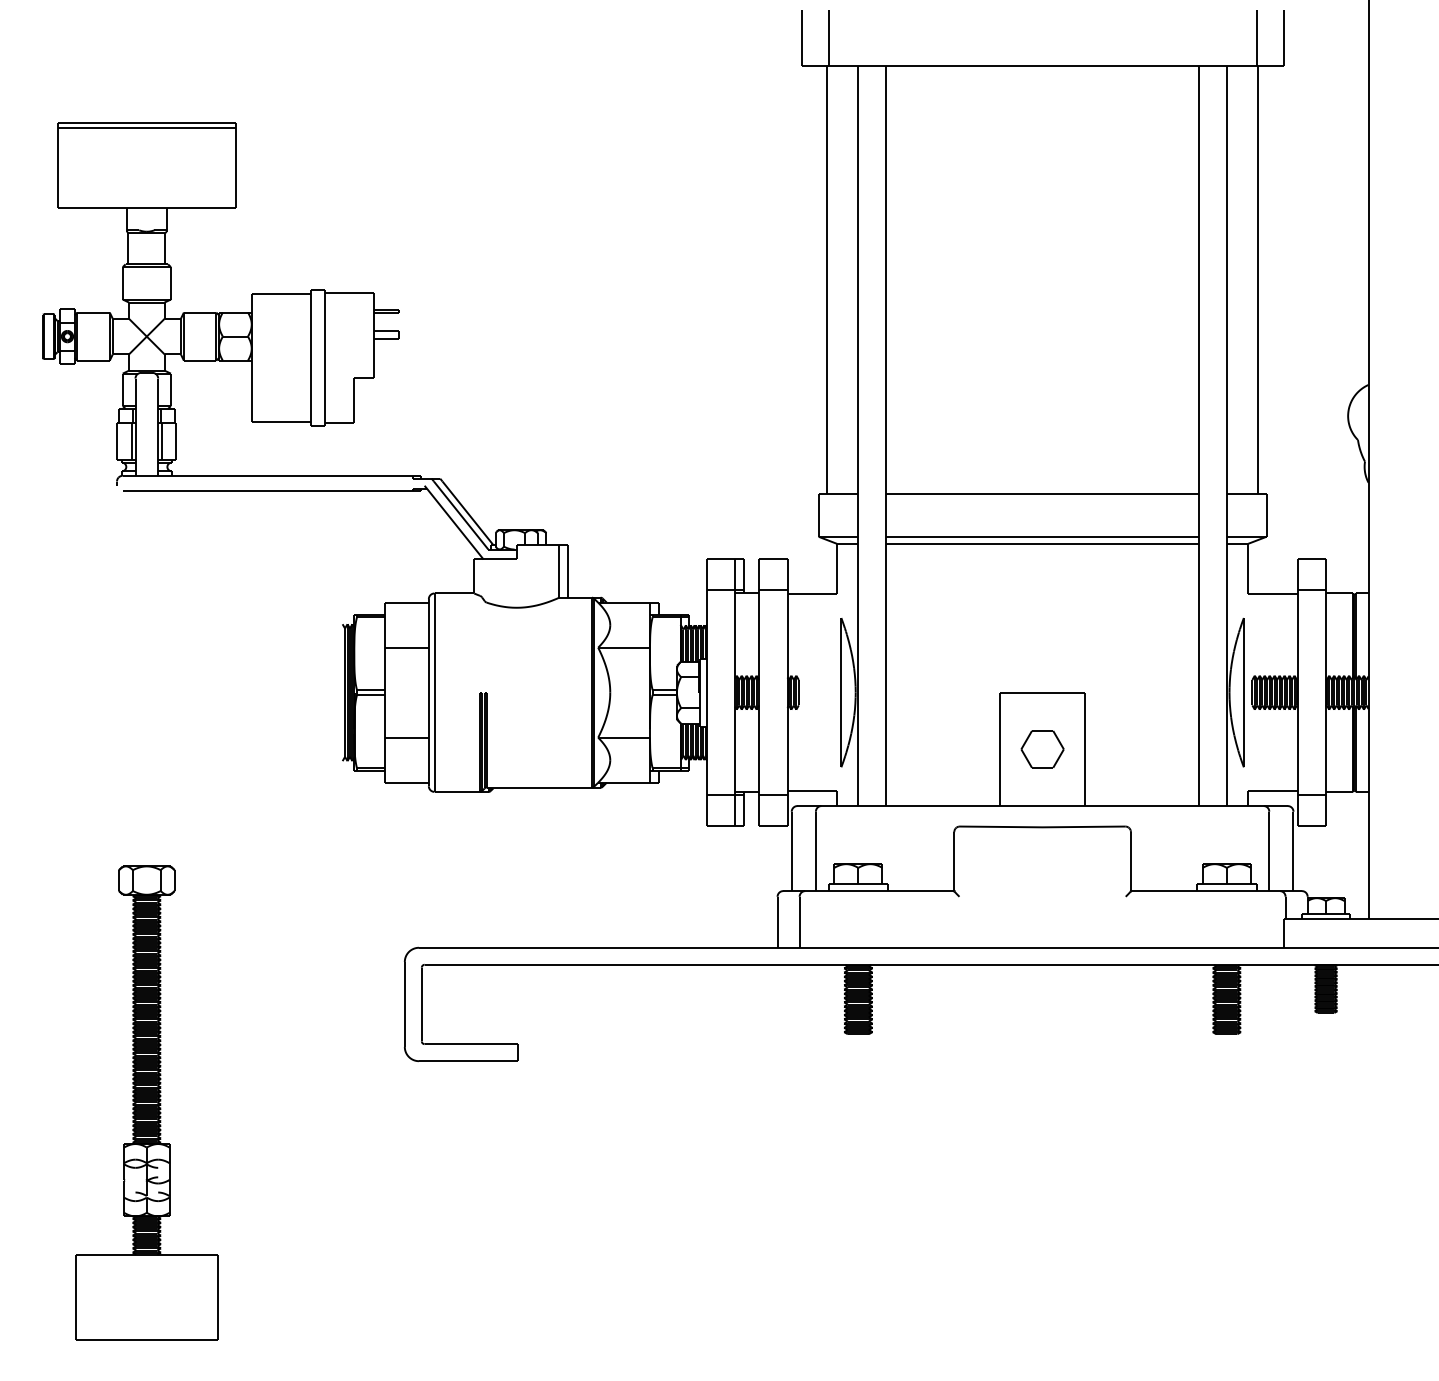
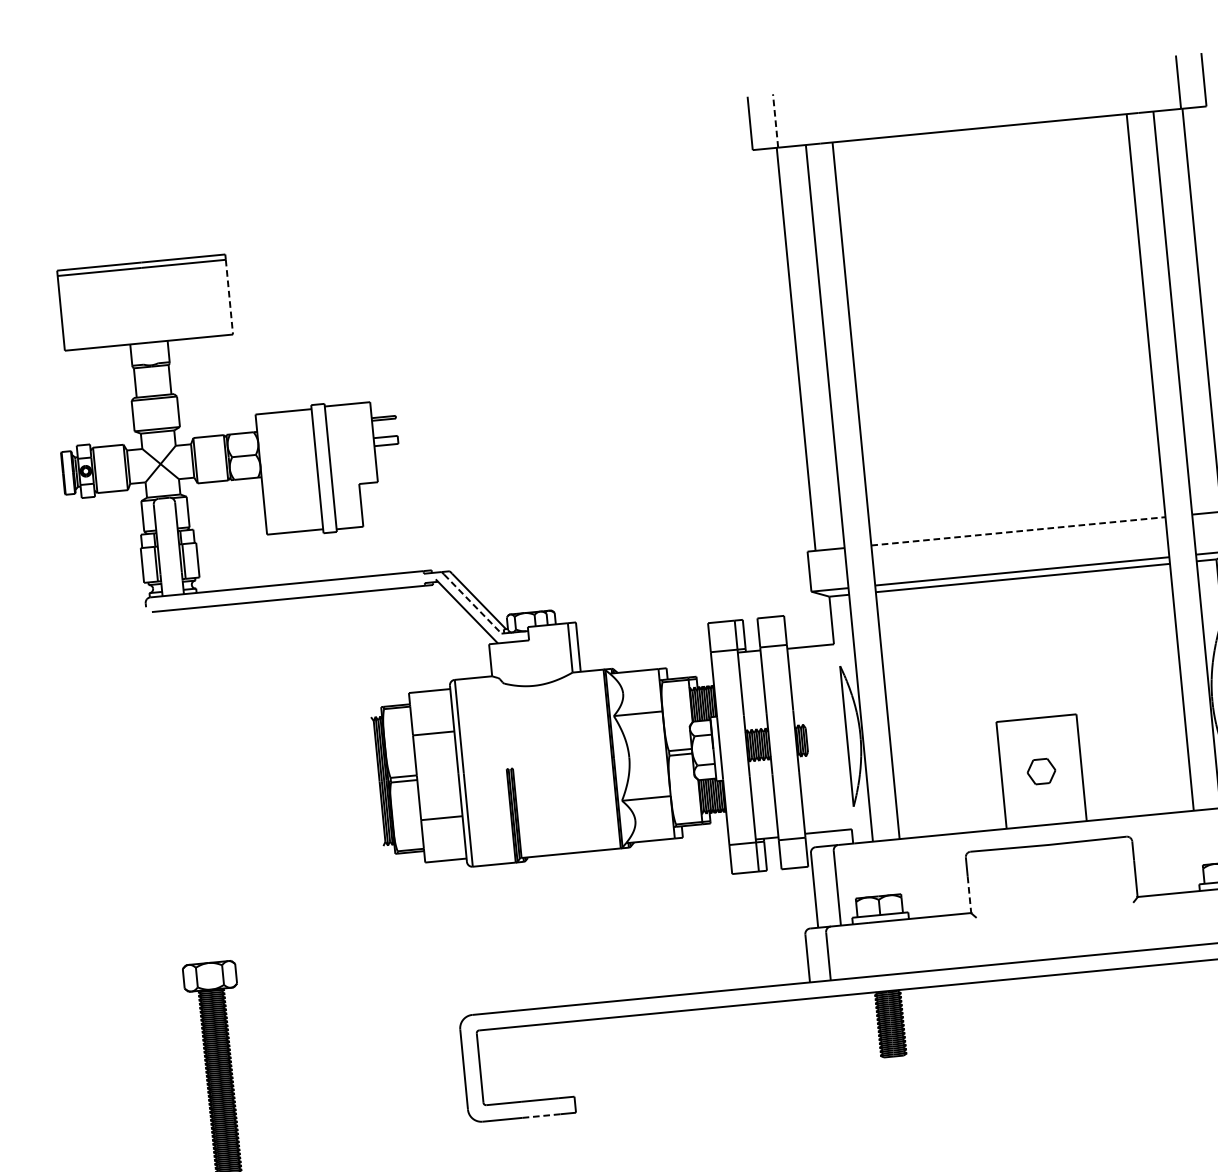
line: (828, 37) -> (775, 120), solid -> dashed
line: (236, 167) -> (229, 296), solid -> dashed
line: (1043, 494) -> (1019, 531), solid -> dashed
line: (461, 515) -> (473, 604), solid -> dashed
part: (1042, 749) -> (1041, 771), size x0.7
line: (954, 872) -> (969, 895), solid -> dashed
line: (482, 1061) -> (542, 1116), solid -> dashed

